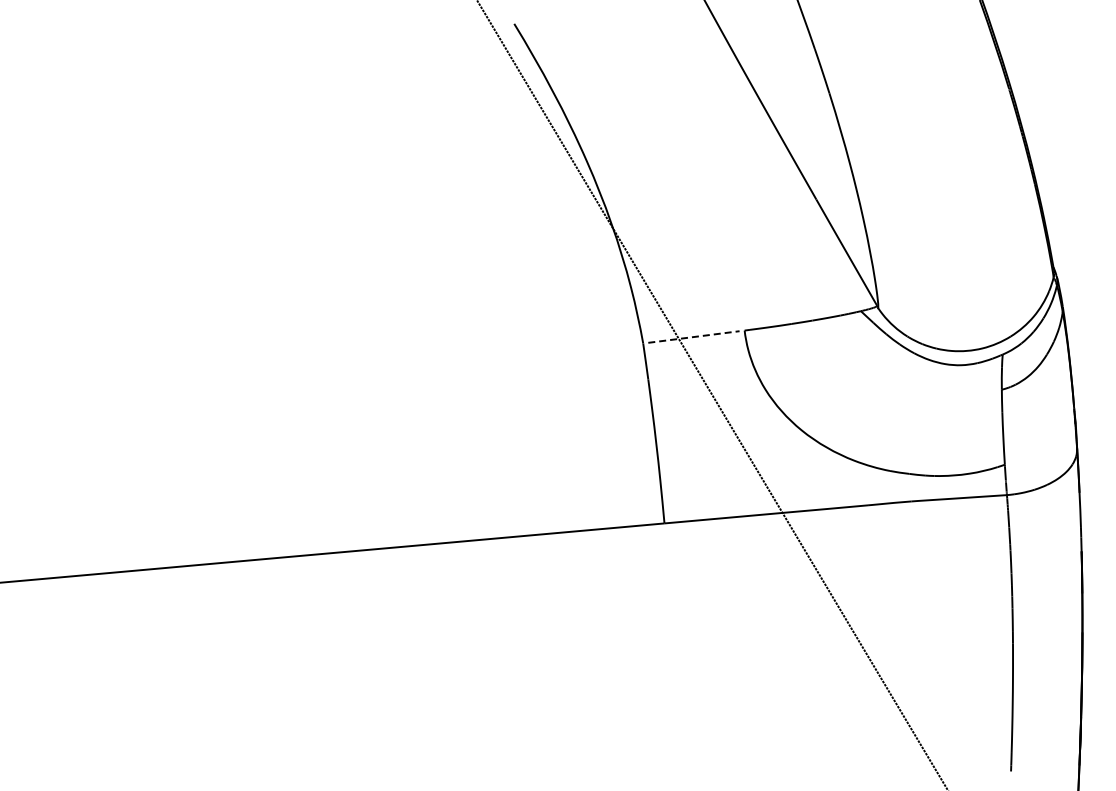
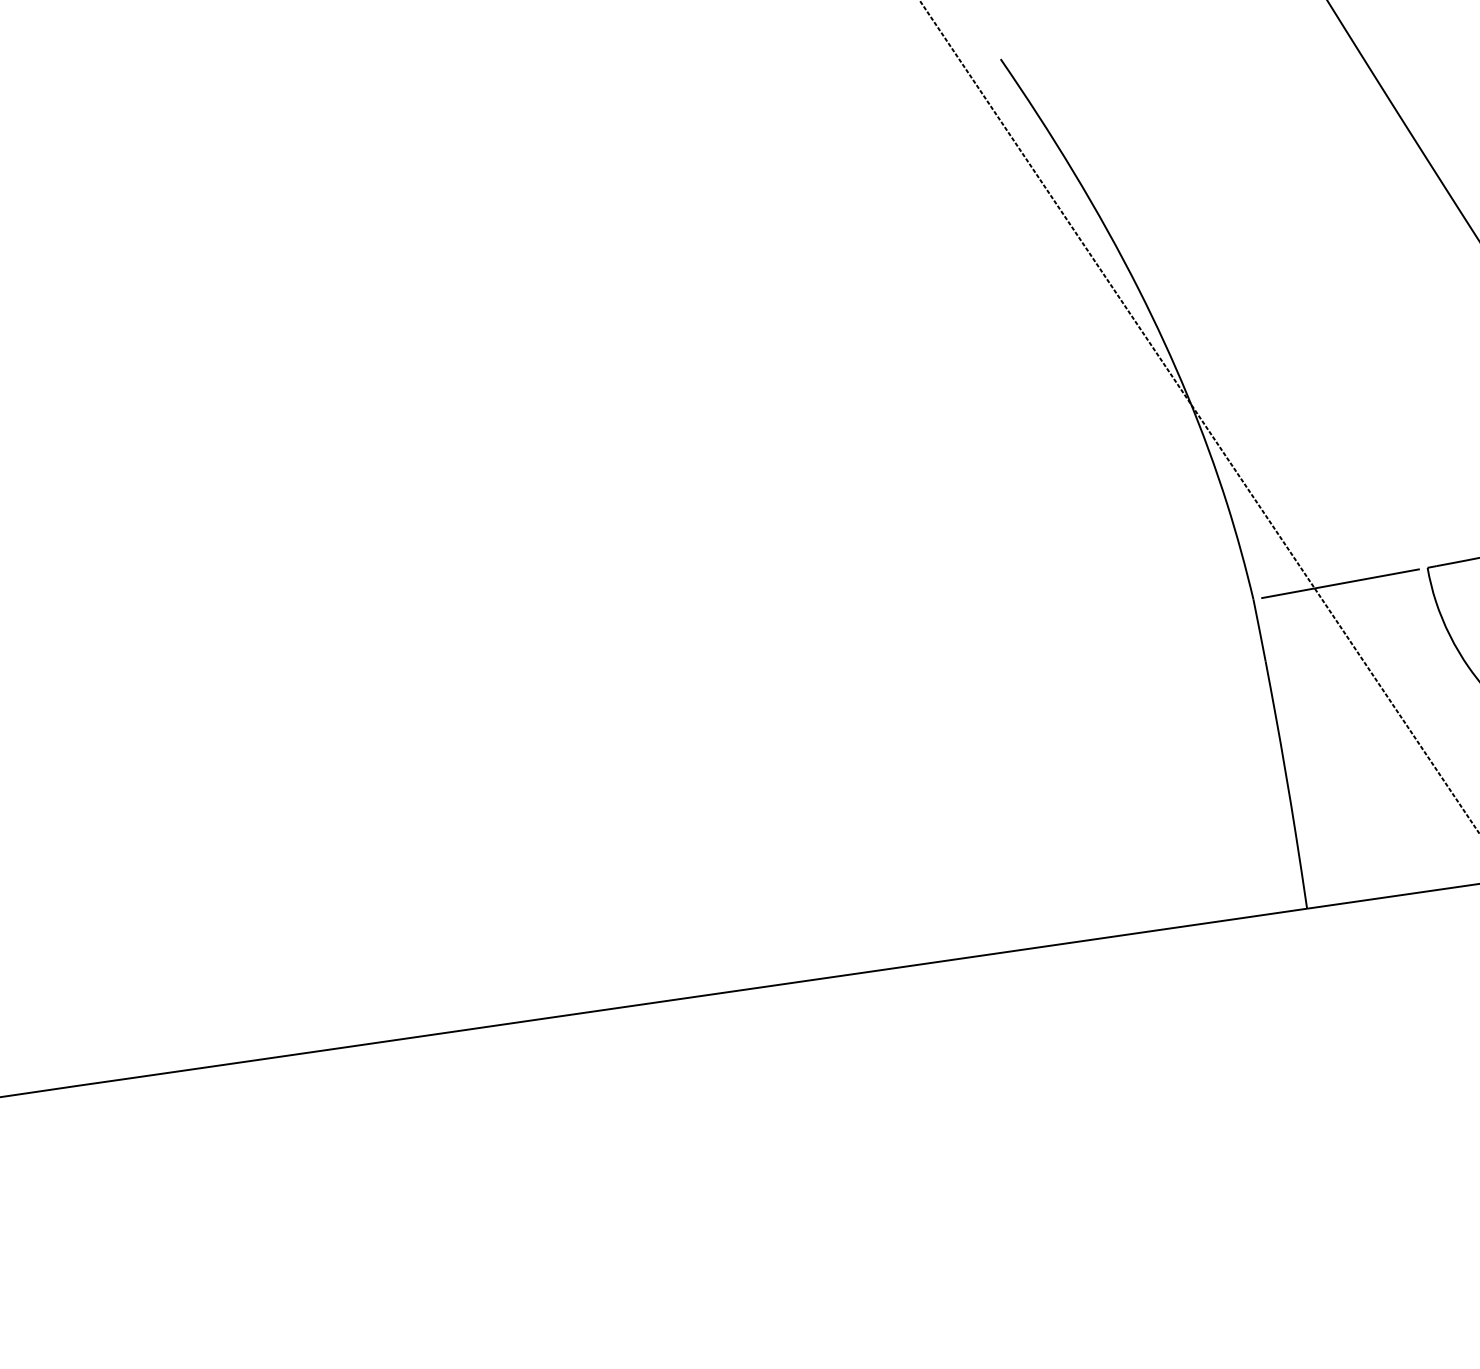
line: (694, 336) -> (1341, 582), dashed -> solid

